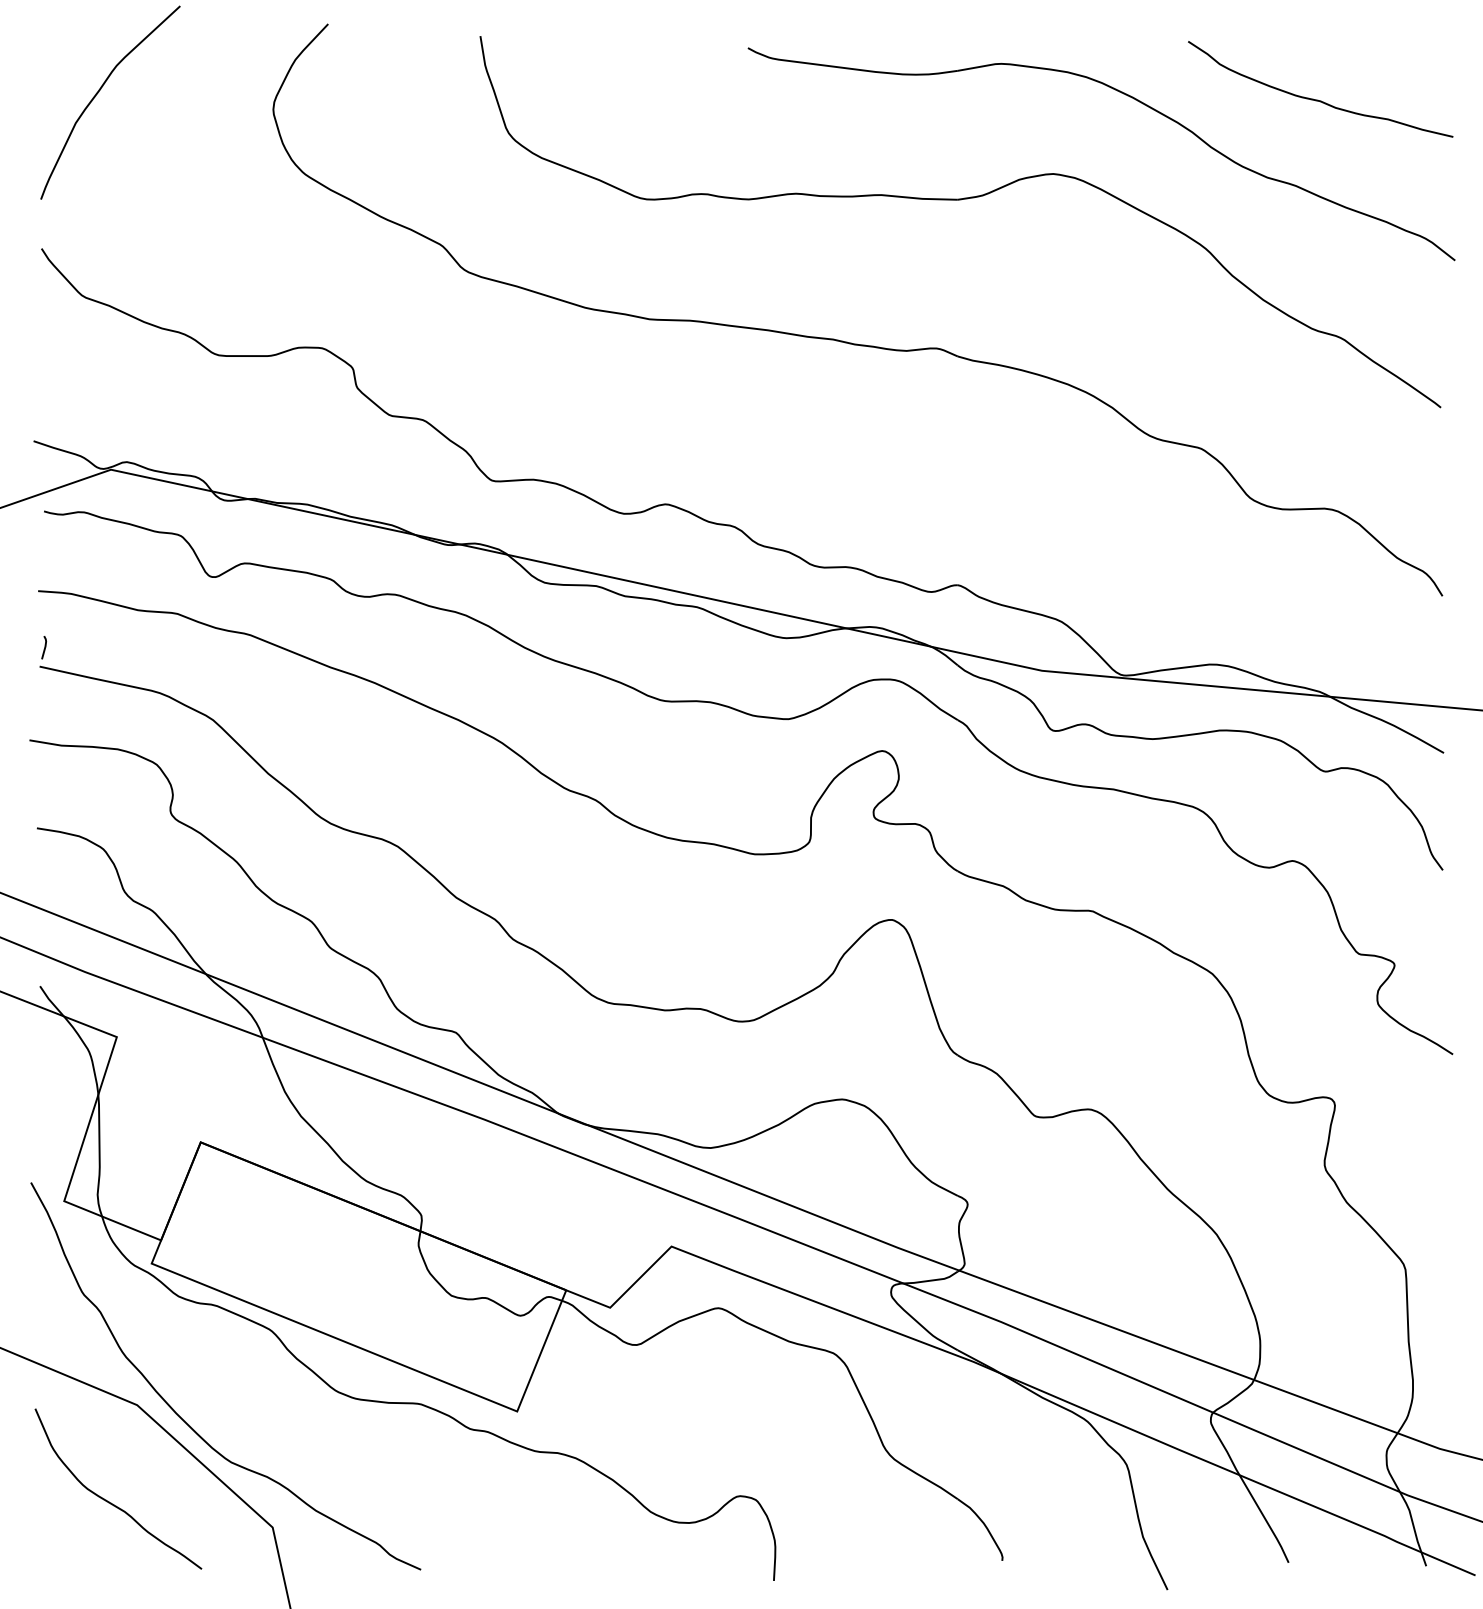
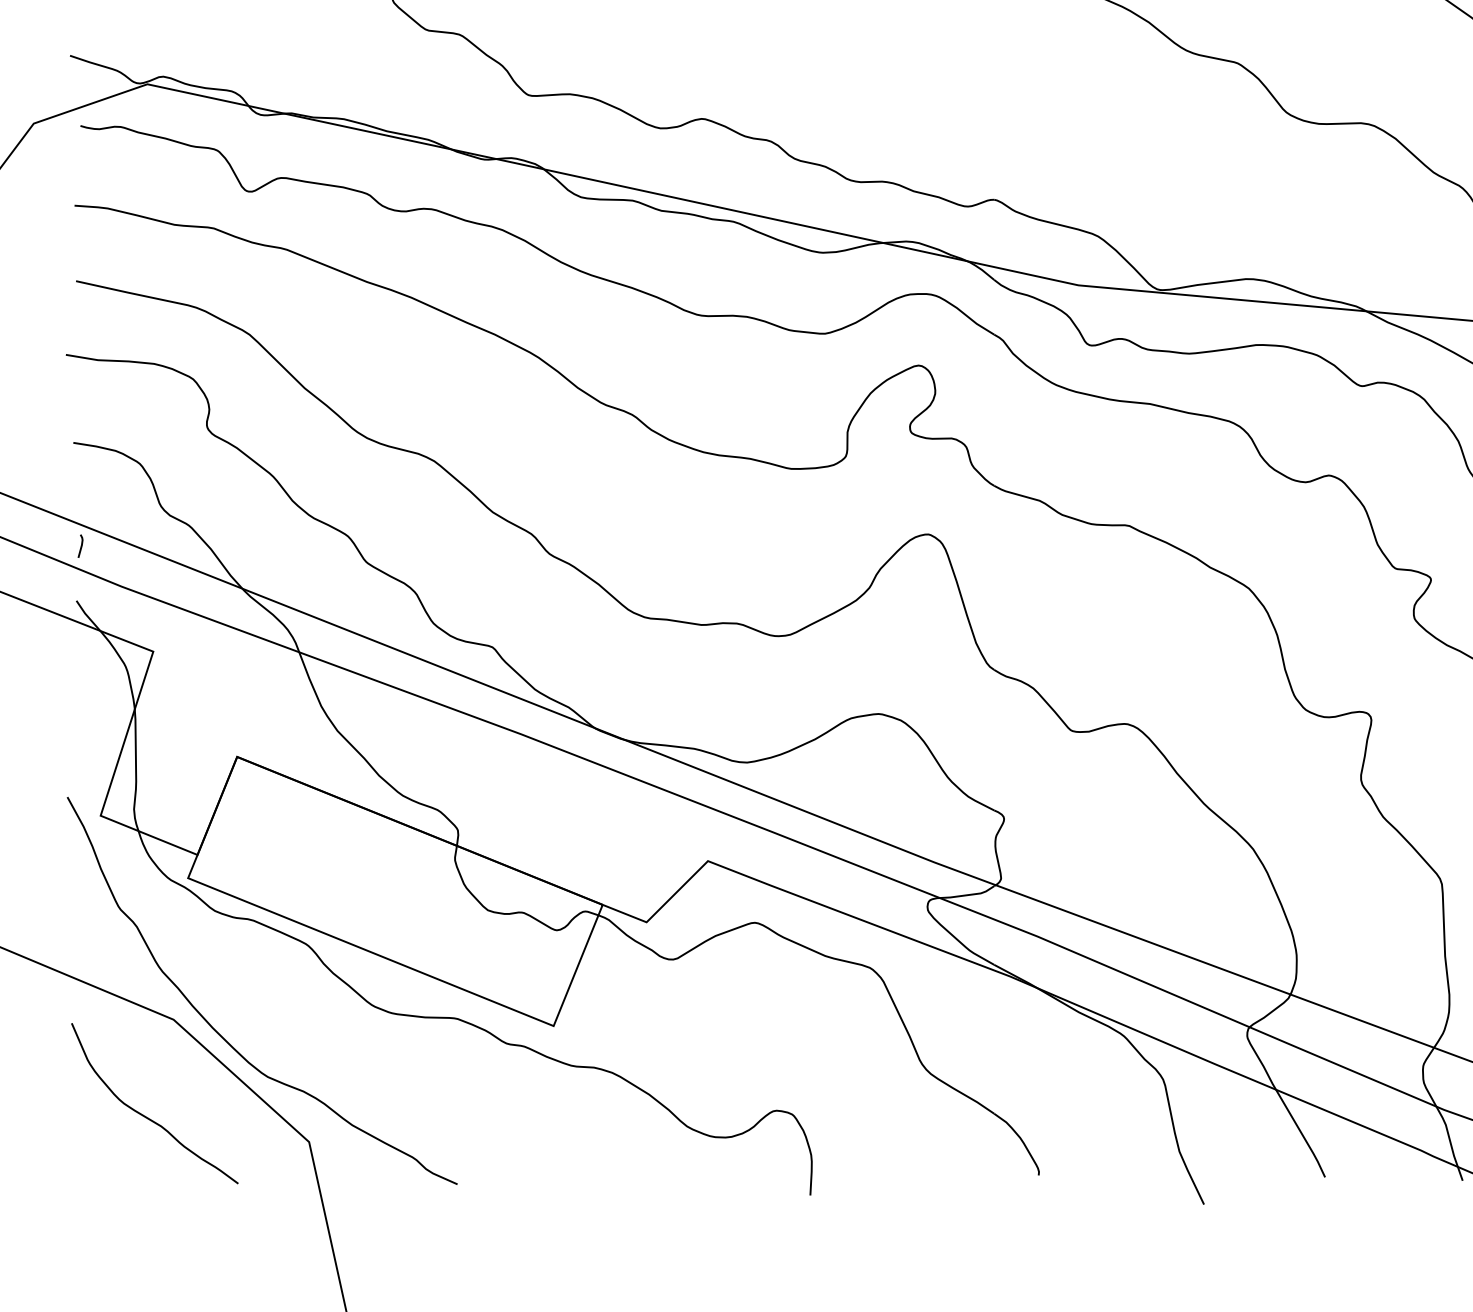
line: (44, 647) -> (80, 546), moved

